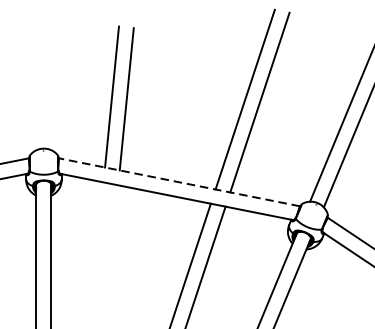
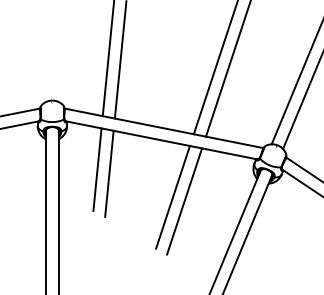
line: (178, 182) -> (163, 128), dashed -> solid
line: (98, 232) -> (97, 169), added
line: (113, 237) -> (109, 173), added

